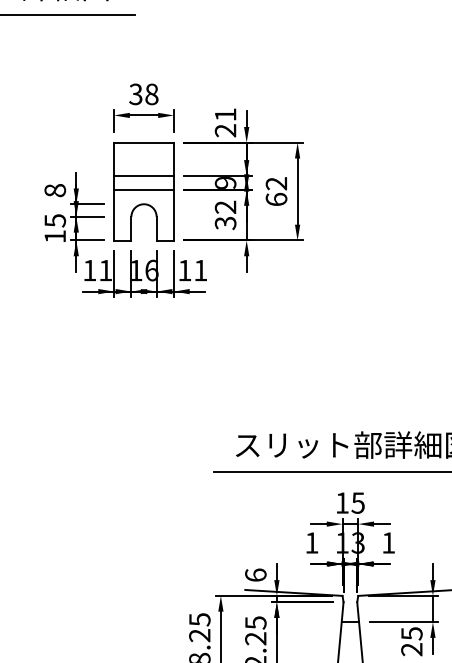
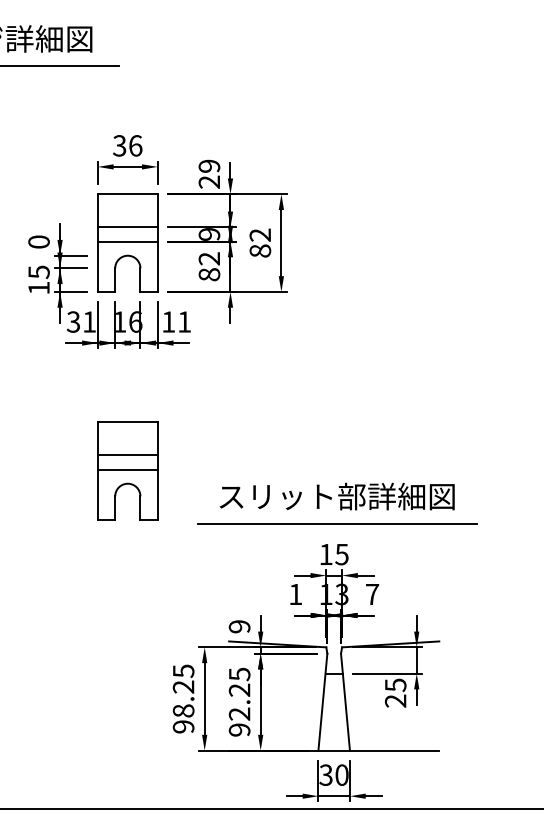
text: (151, 94) -> (135, 145), 38 -> 36
text: (225, 114) -> (209, 165), 21 -> 29
text: (54, 190) -> (38, 241), 8 -> 0
text: (276, 199) -> (260, 250), 62 -> 82
text: (225, 223) -> (209, 274), 32 -> 82
text: (89, 270) -> (73, 321), 11 -> 31
part: (143, 419) -> (127, 470), added
text: (388, 543) -> (372, 594), 1 -> 7
text: (255, 575) -> (239, 626), 6 -> 9

